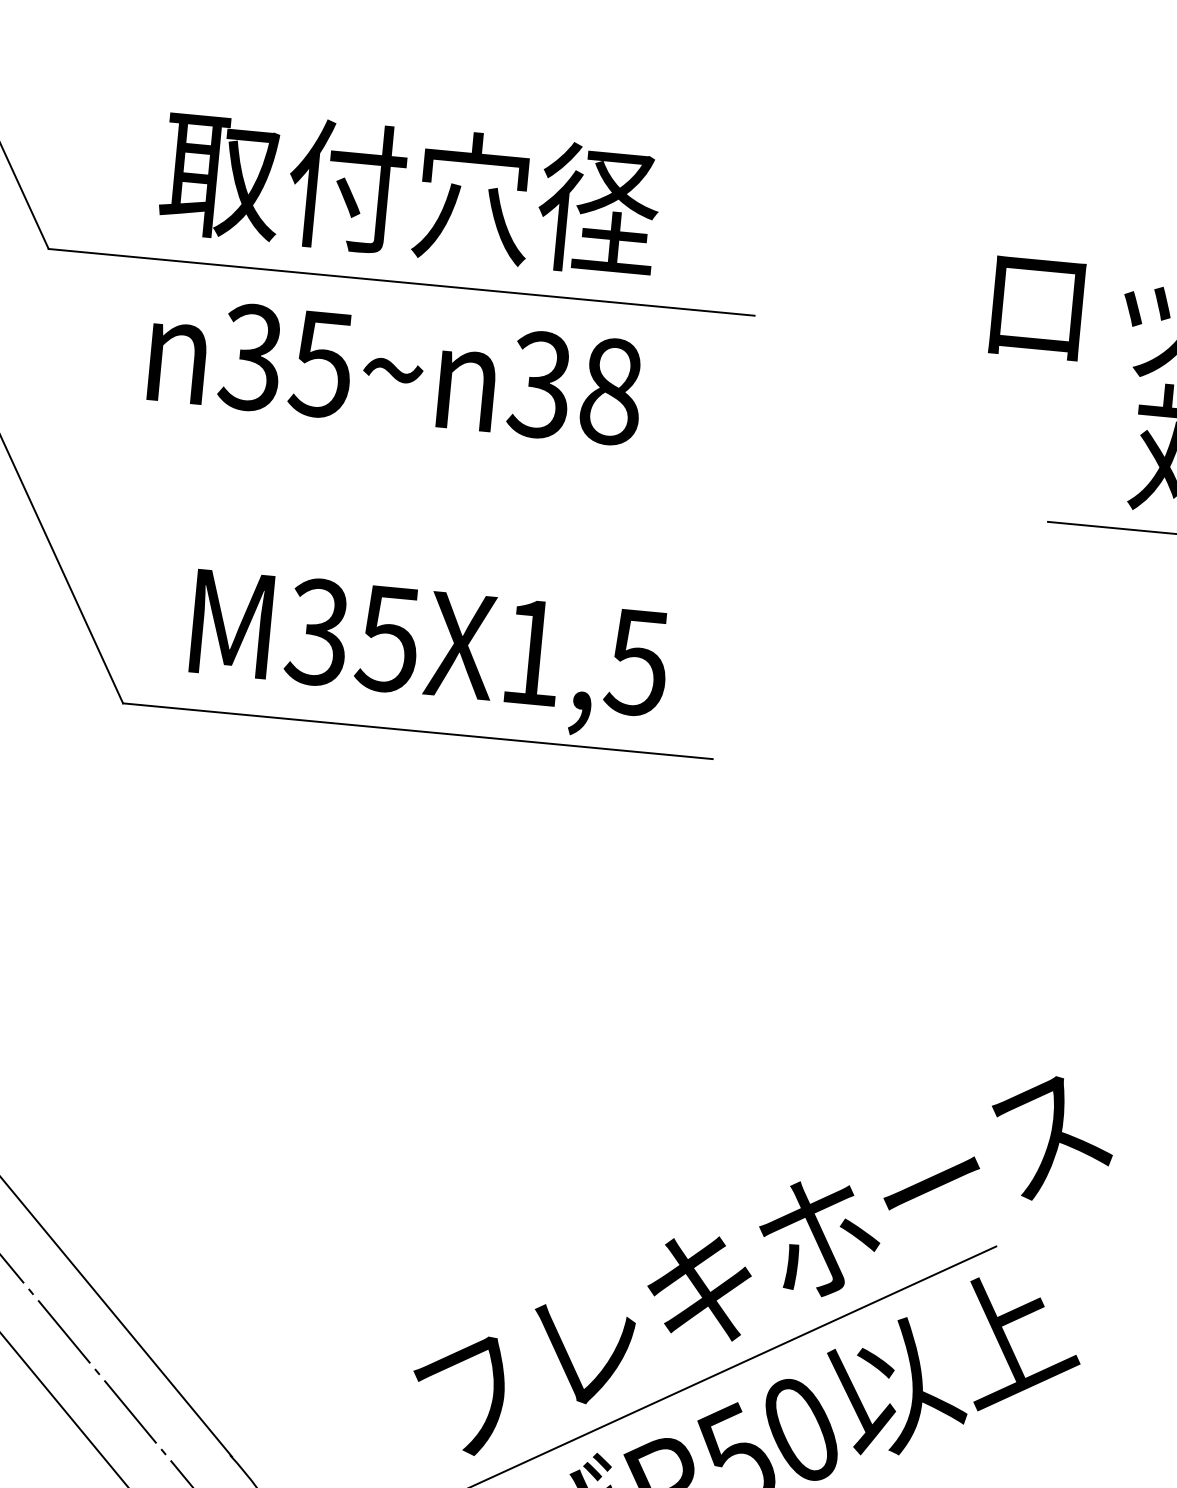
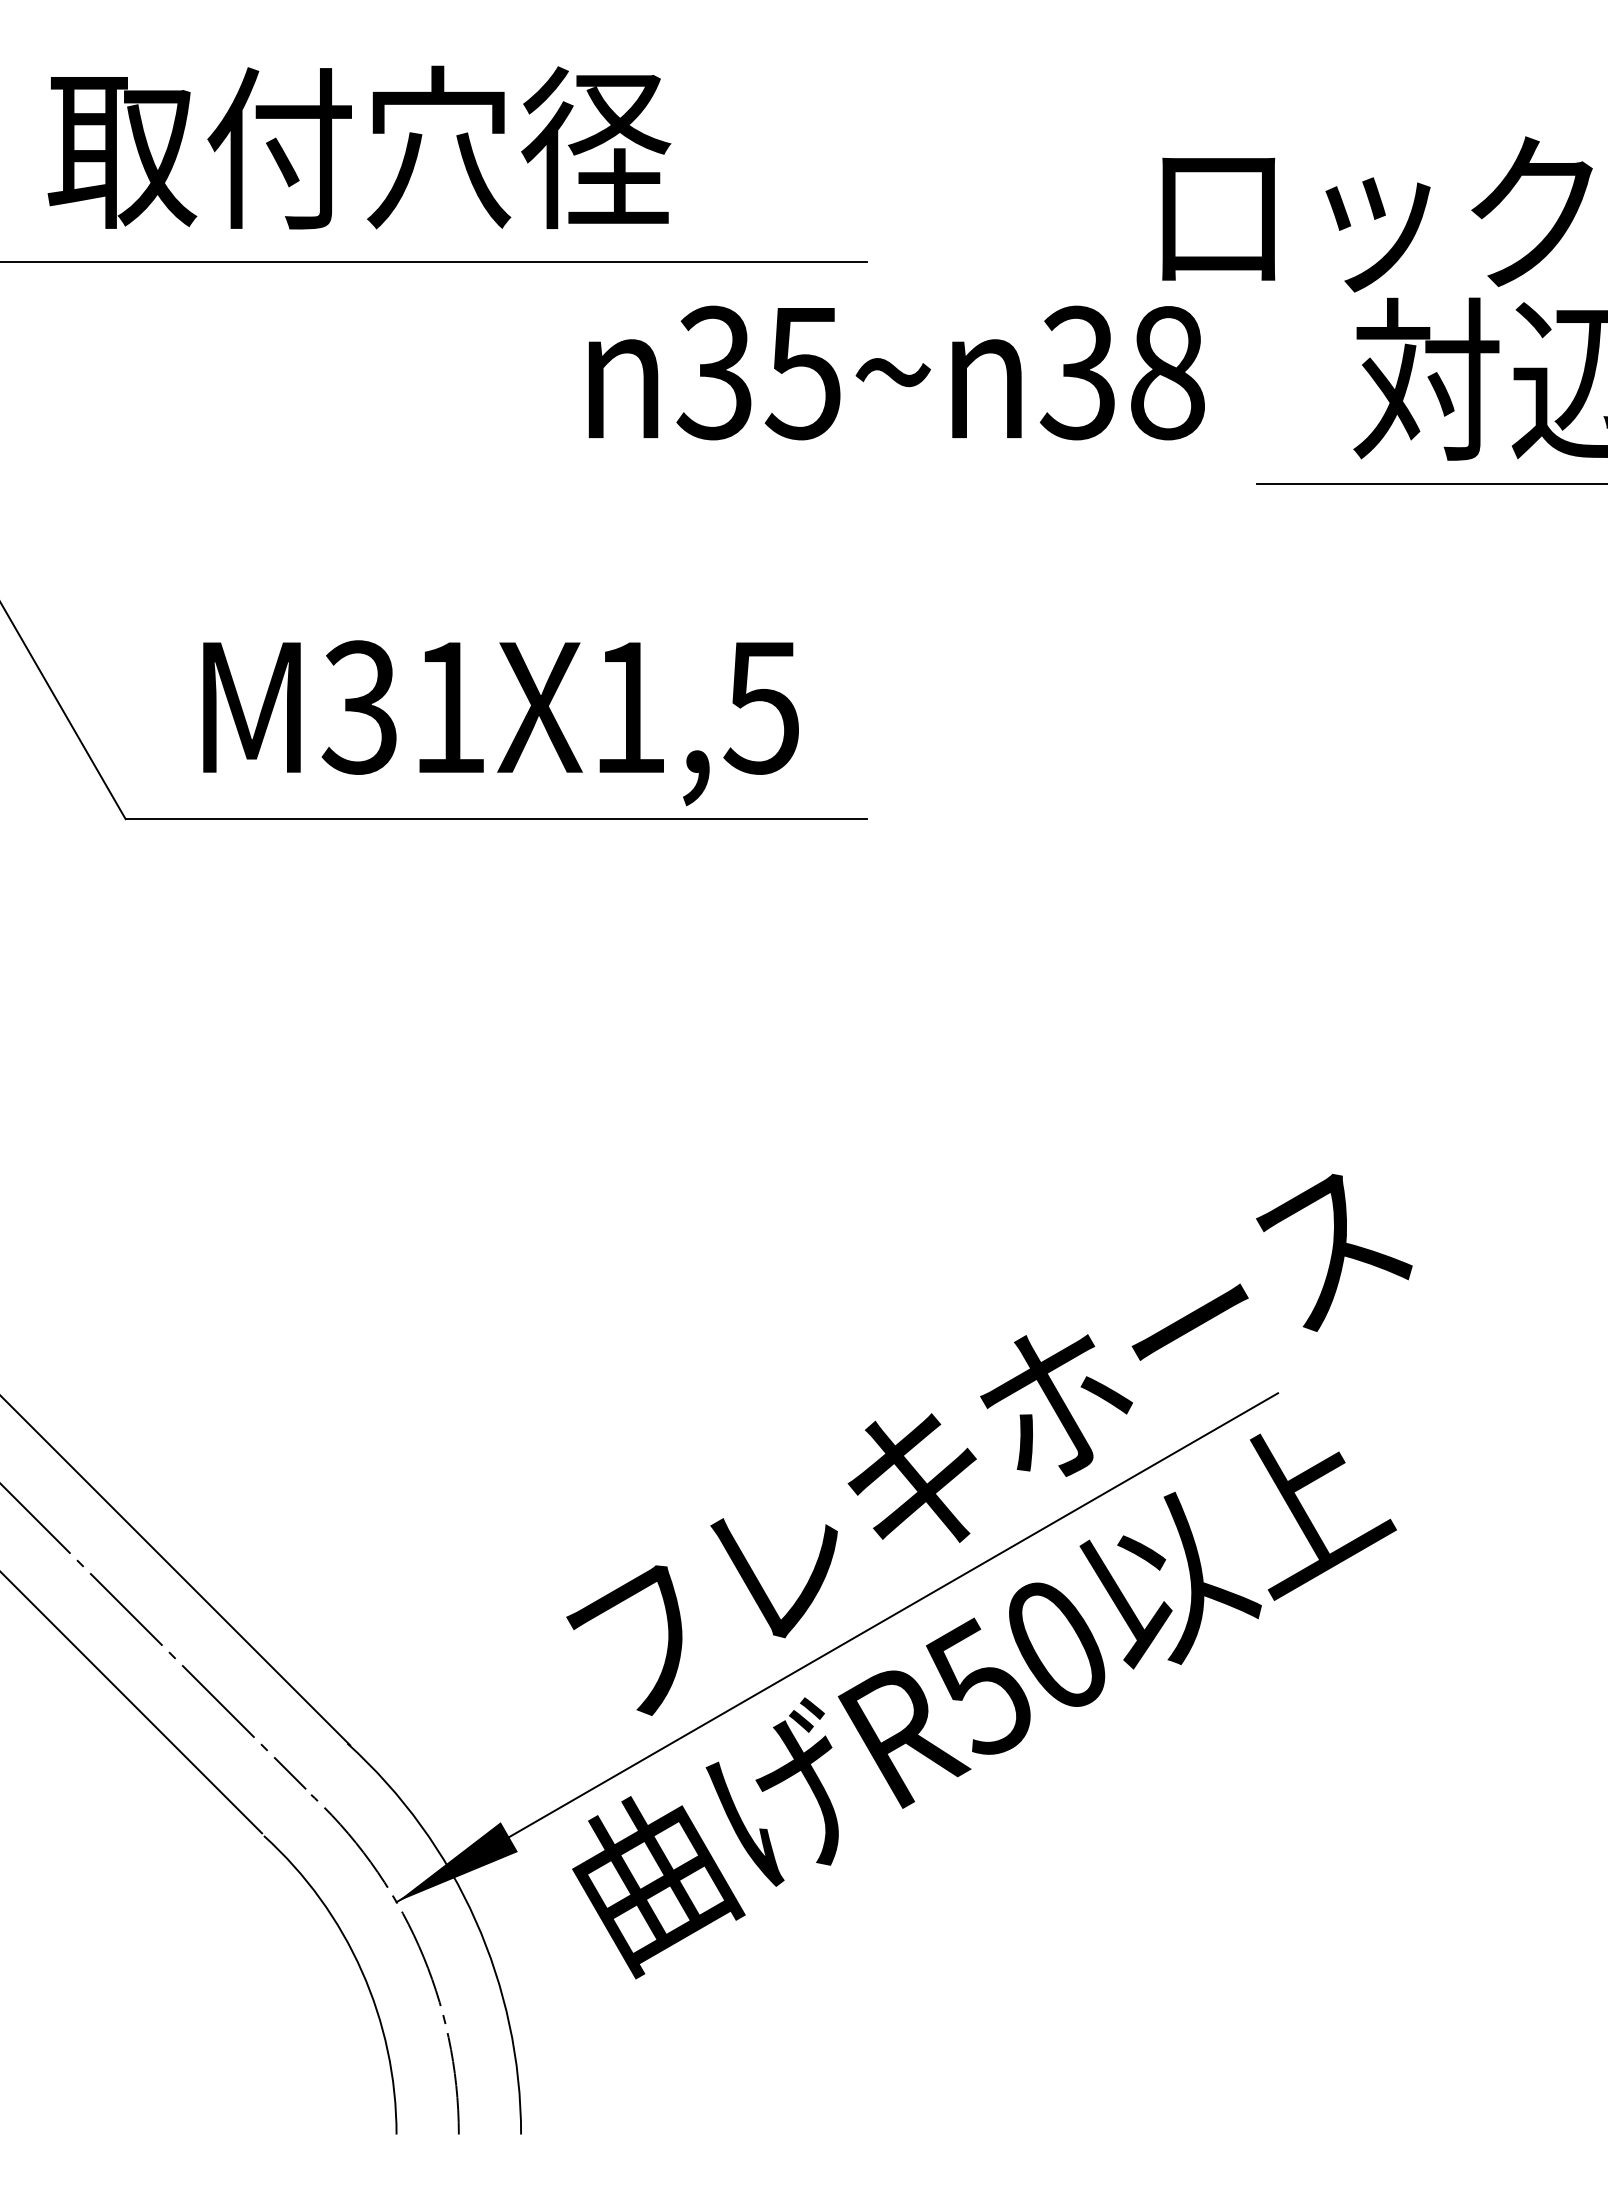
text: (410, 191) -> (359, 147), moved
text: (395, 370) -> (896, 372), moved
text: (387, 639) -> (447, 708), M35X1,5 -> M31X1,5

